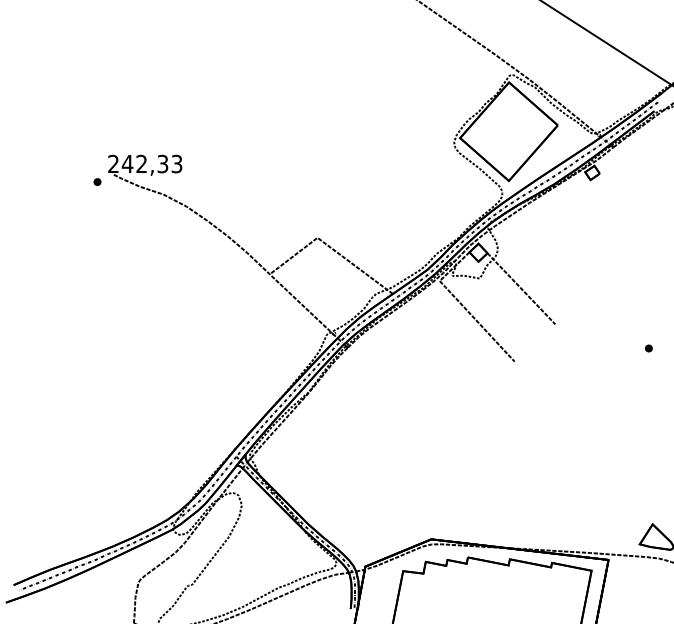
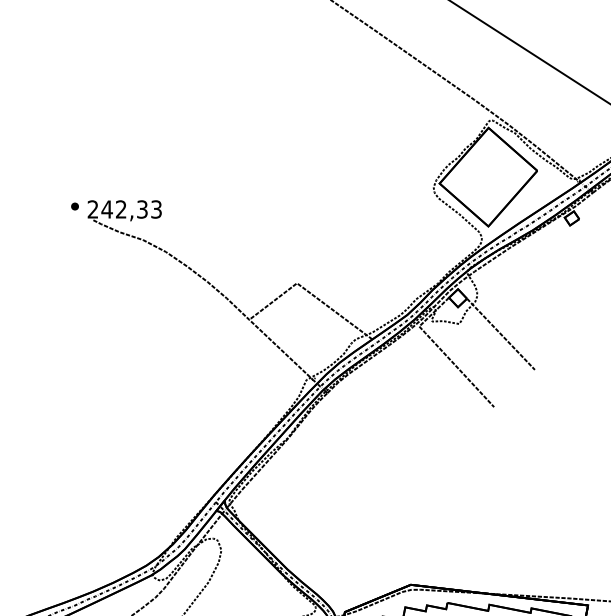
part: (97, 181) -> (75, 205), moved

